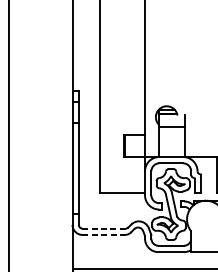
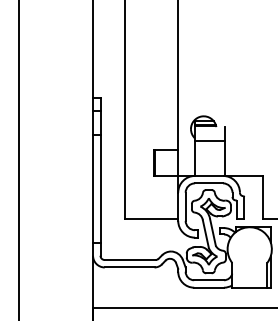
line: (103, 228) -> (129, 260), dashed -> solid
line: (103, 234) -> (129, 267), dashed -> solid

